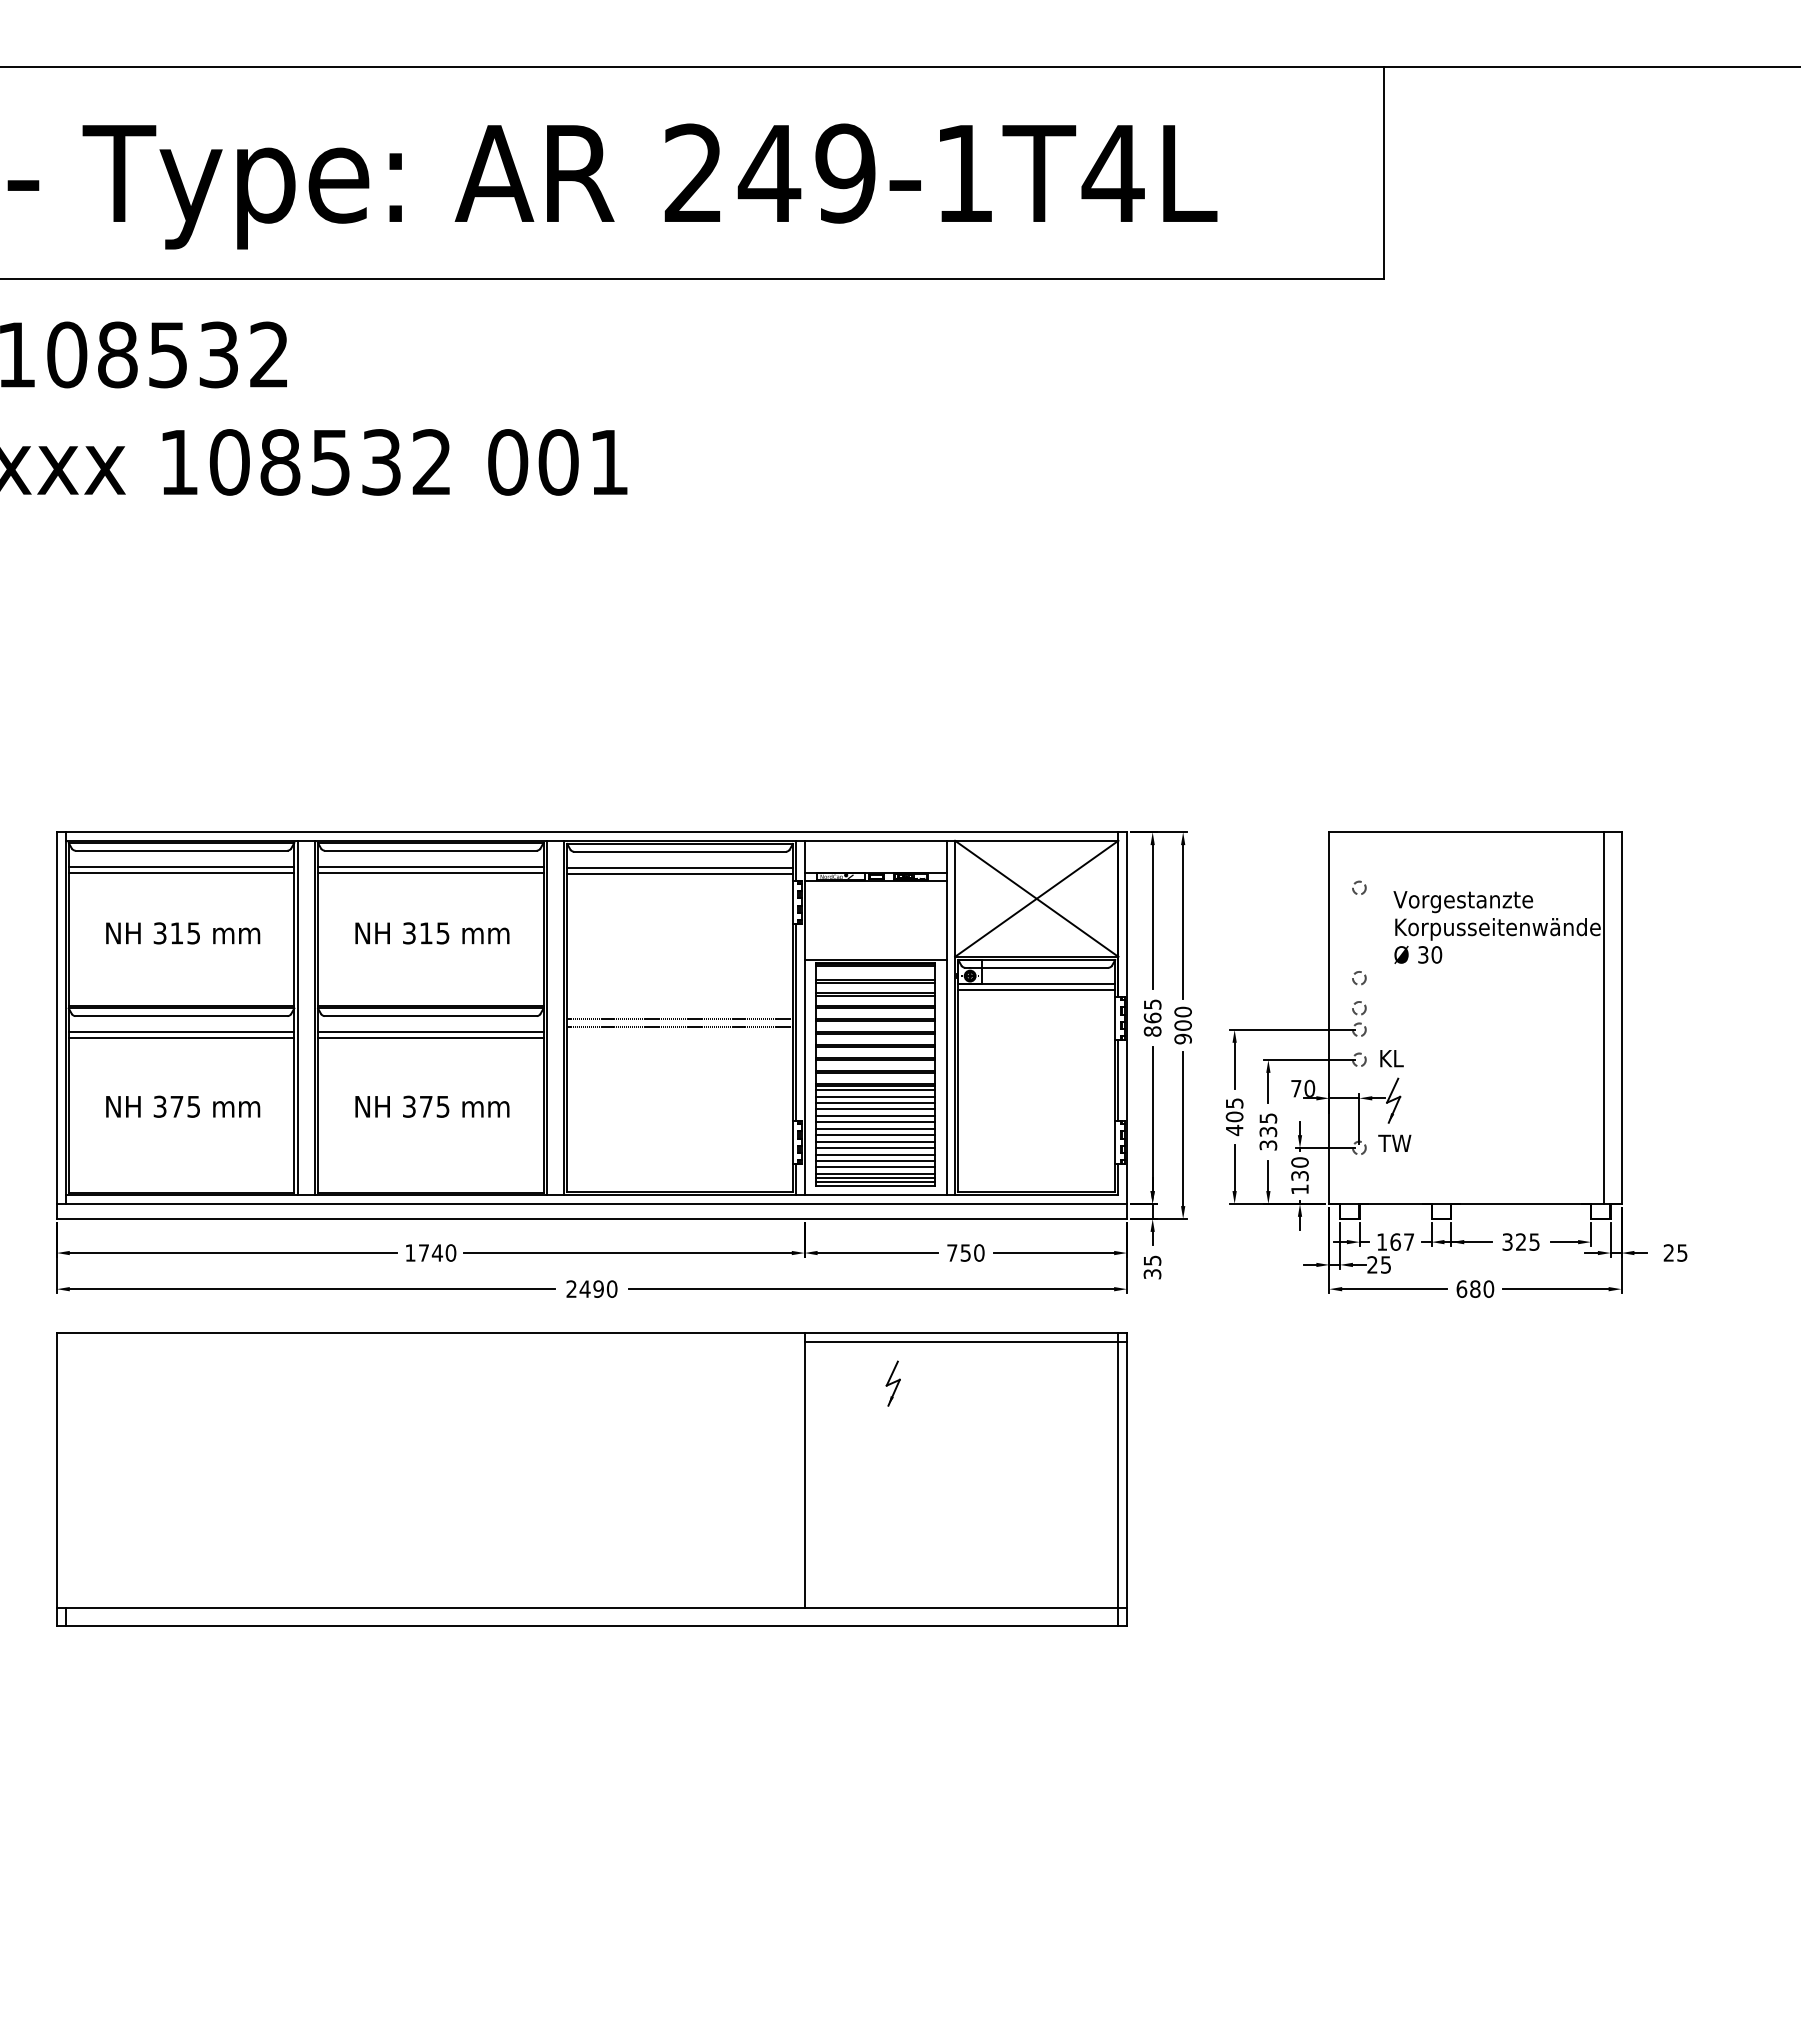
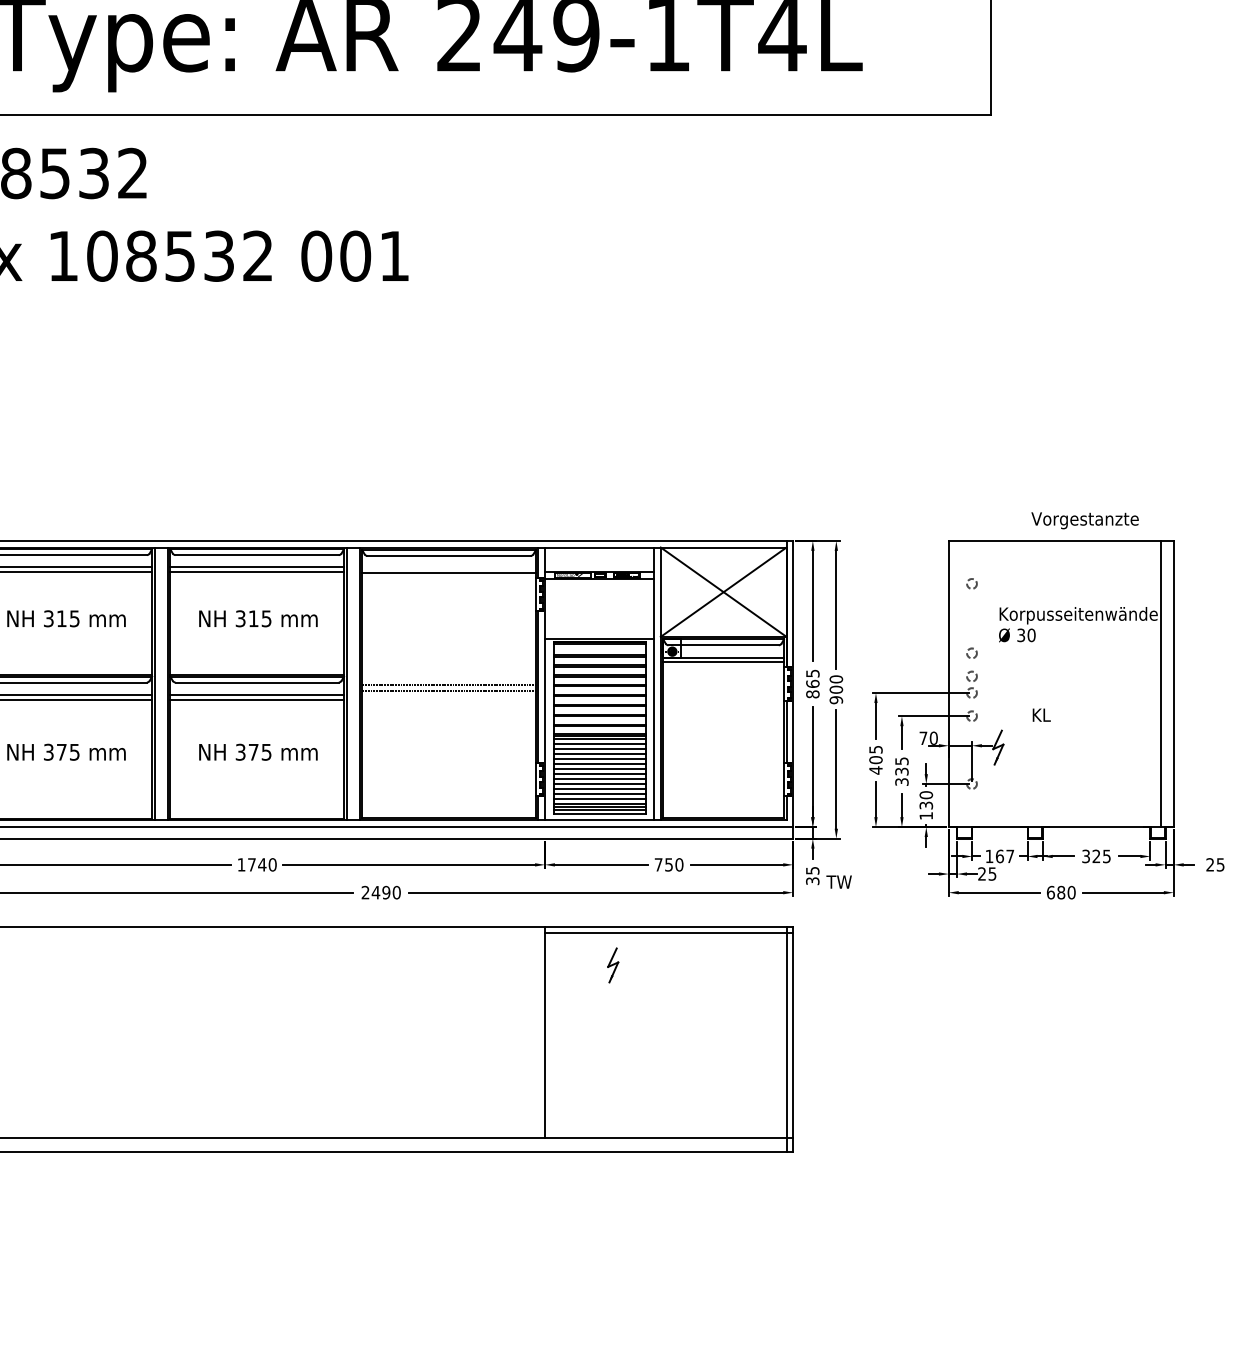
line: (679, 867) -> (448, 568), removed
text: (1463, 902) -> (1085, 521), moved
text: (1391, 1058) -> (1041, 715), moved
text: (1394, 1142) -> (838, 881), moved

